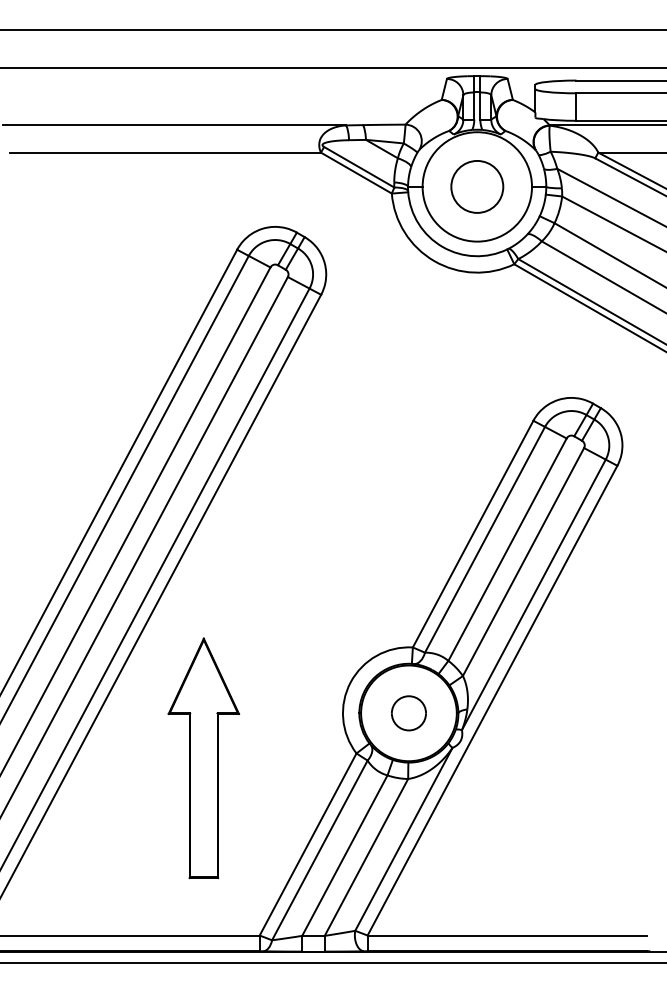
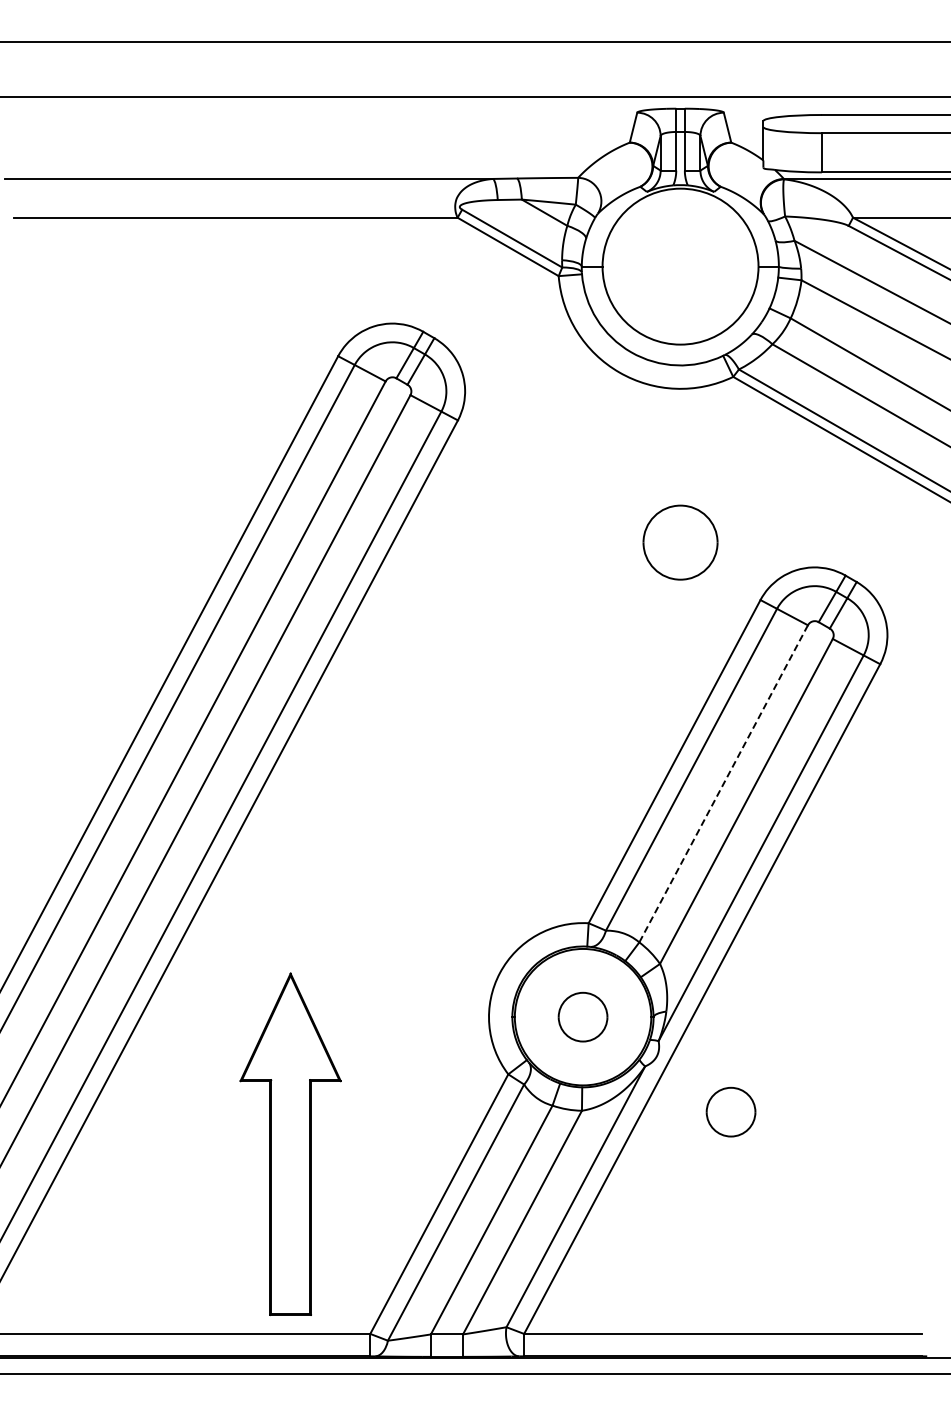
part: (477, 186) -> (680, 542), moved
line: (507, 549) -> (723, 783), solid -> dashed
part: (203, 757) -> (290, 1143), moved
part: (512, 779) -> (730, 1111), added

